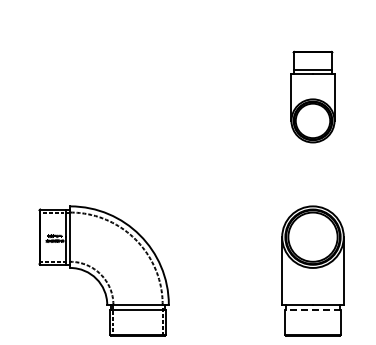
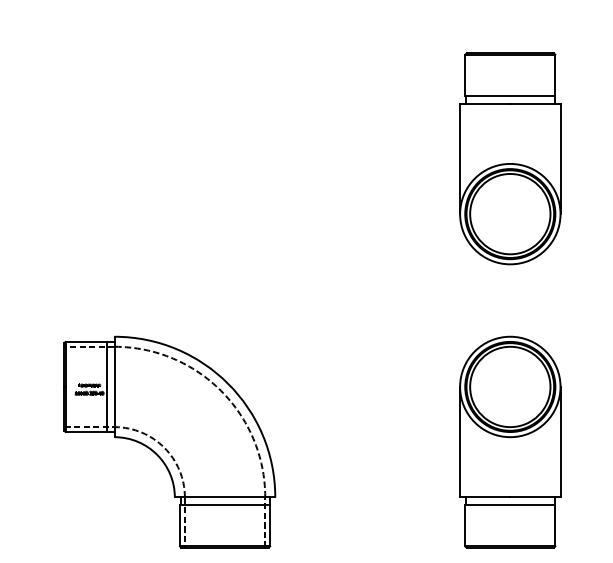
part: (312, 96) -> (509, 157), size x1.43
line: (313, 309) -> (511, 504), dashed -> solid

